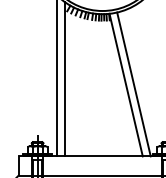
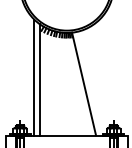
line: (133, 84) -> (89, 83), removed

